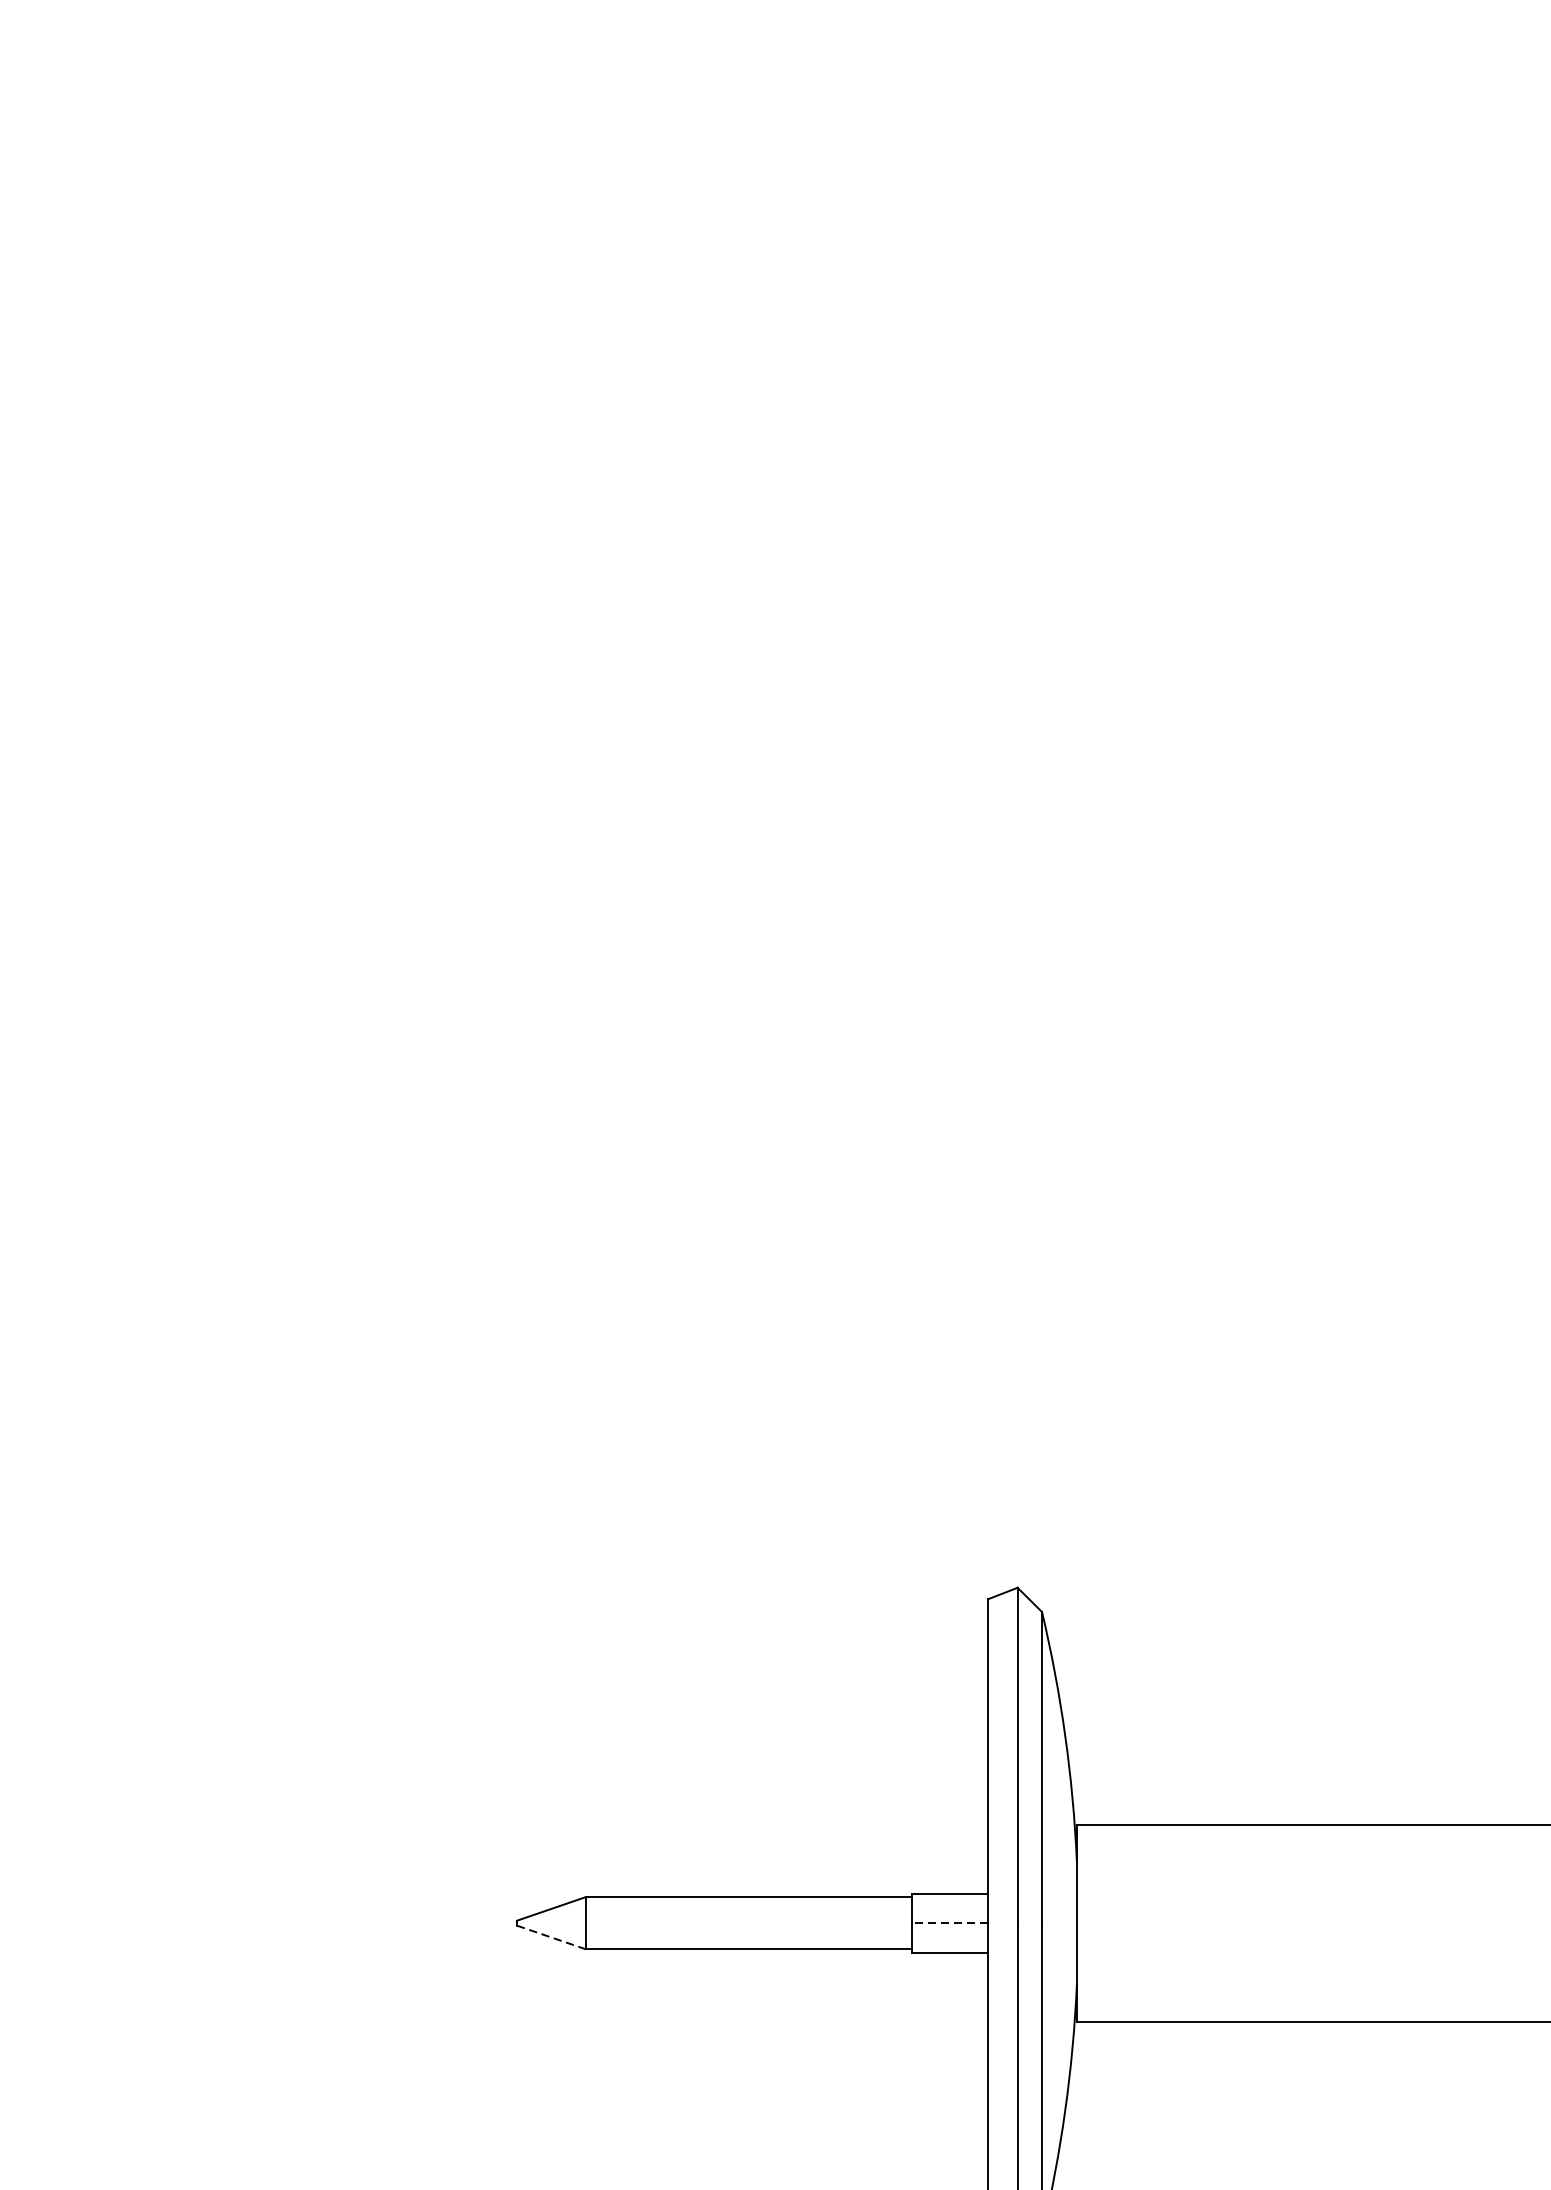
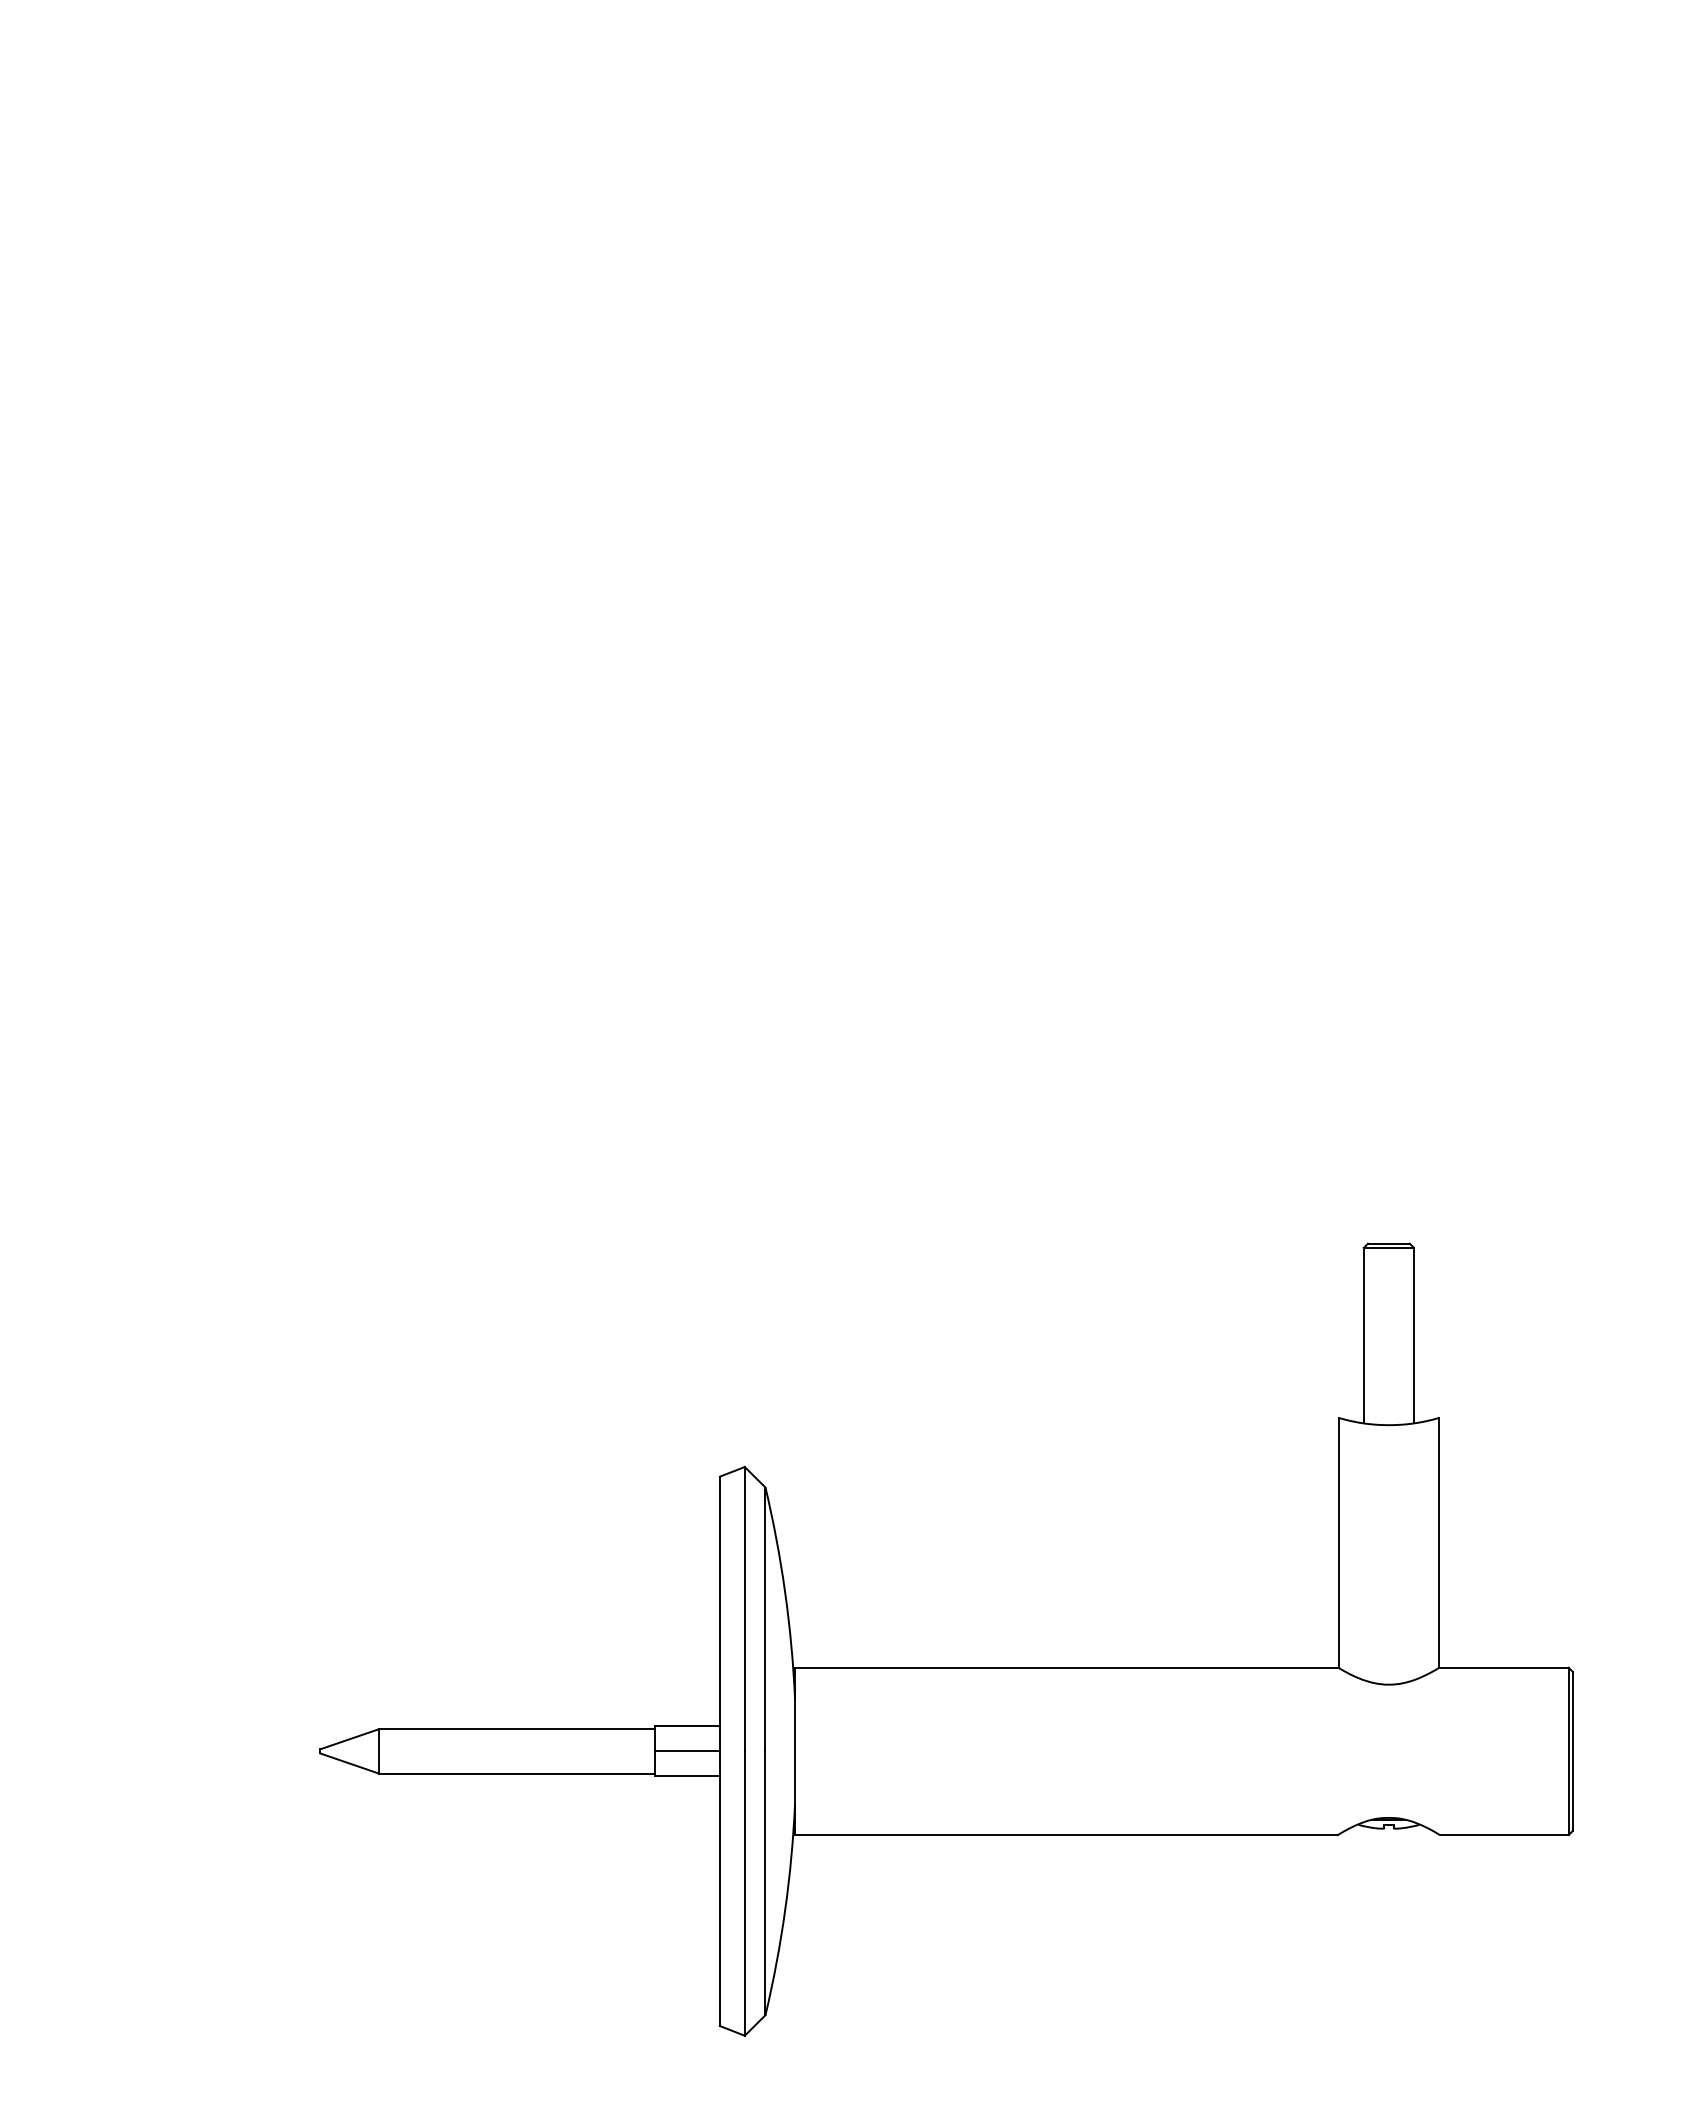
line: (948, 1923) -> (686, 1751), dashed -> solid
line: (551, 1937) -> (349, 1763), dashed -> solid

